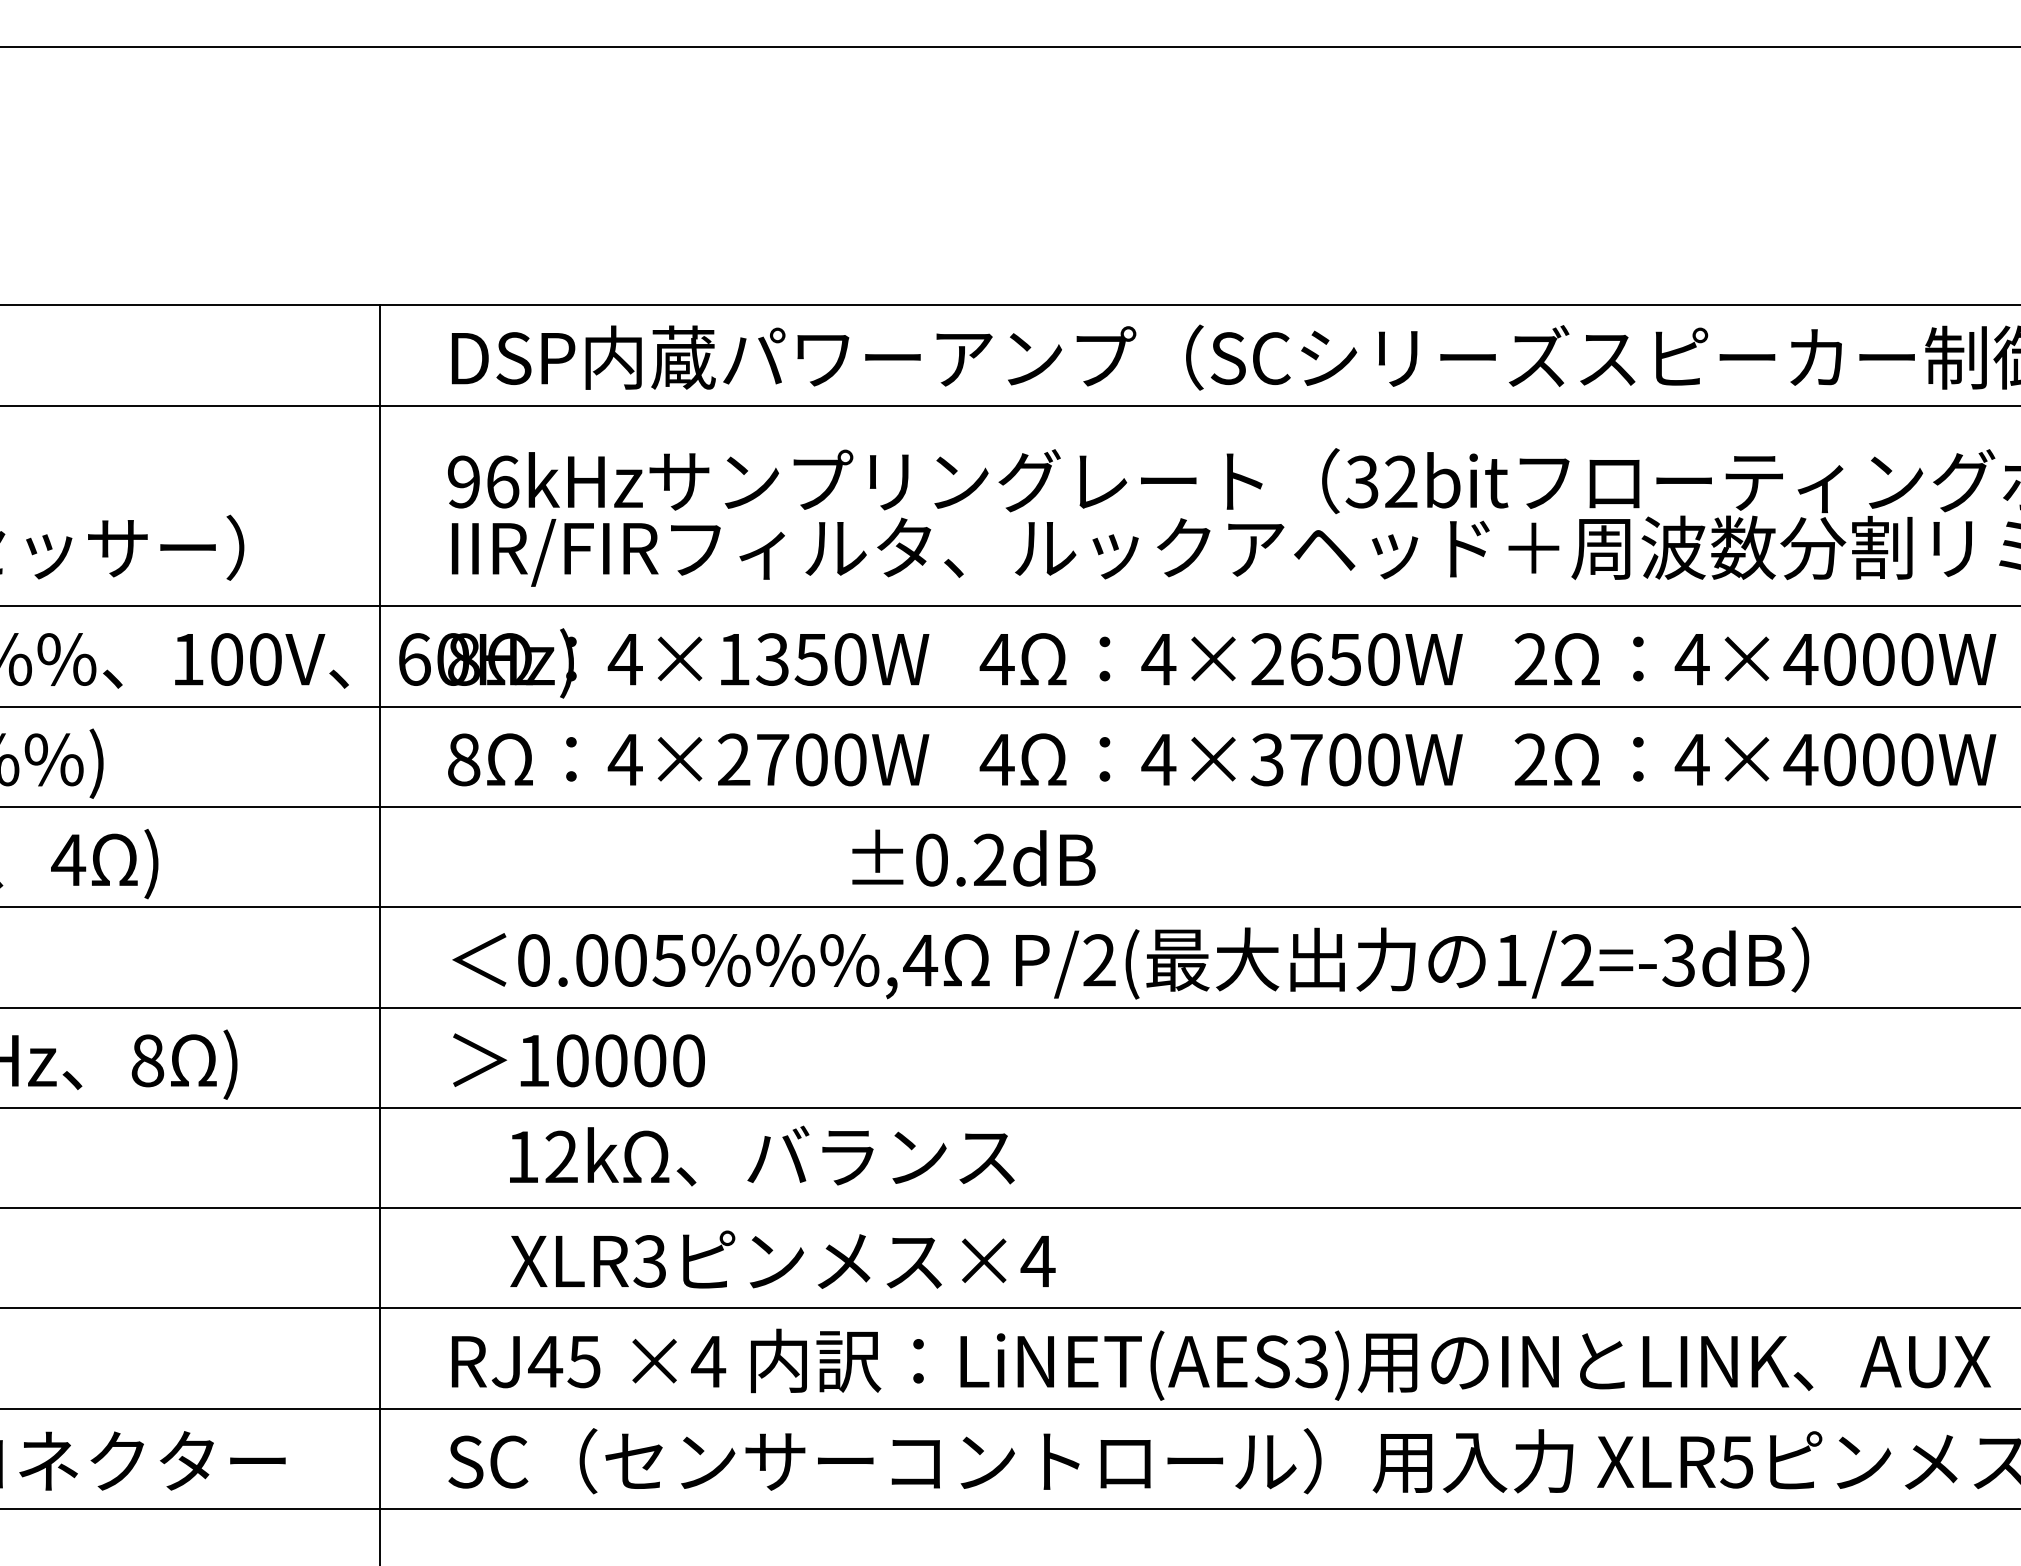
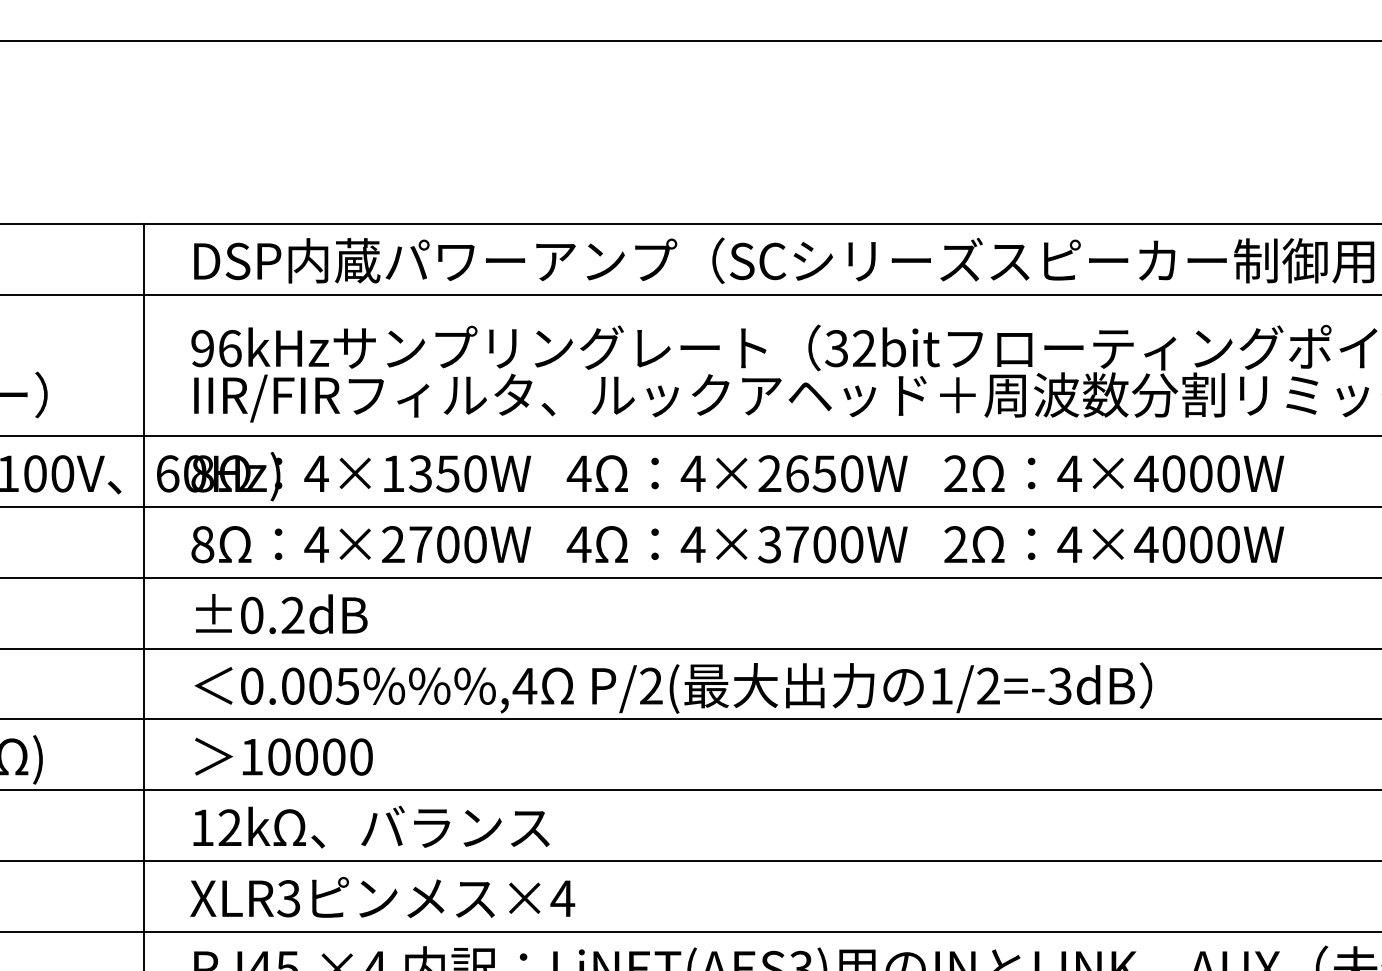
text: (973, 857) -> (281, 613), moved
text: (762, 1155) -> (371, 826), moved
text: (782, 1259) -> (382, 897), moved

